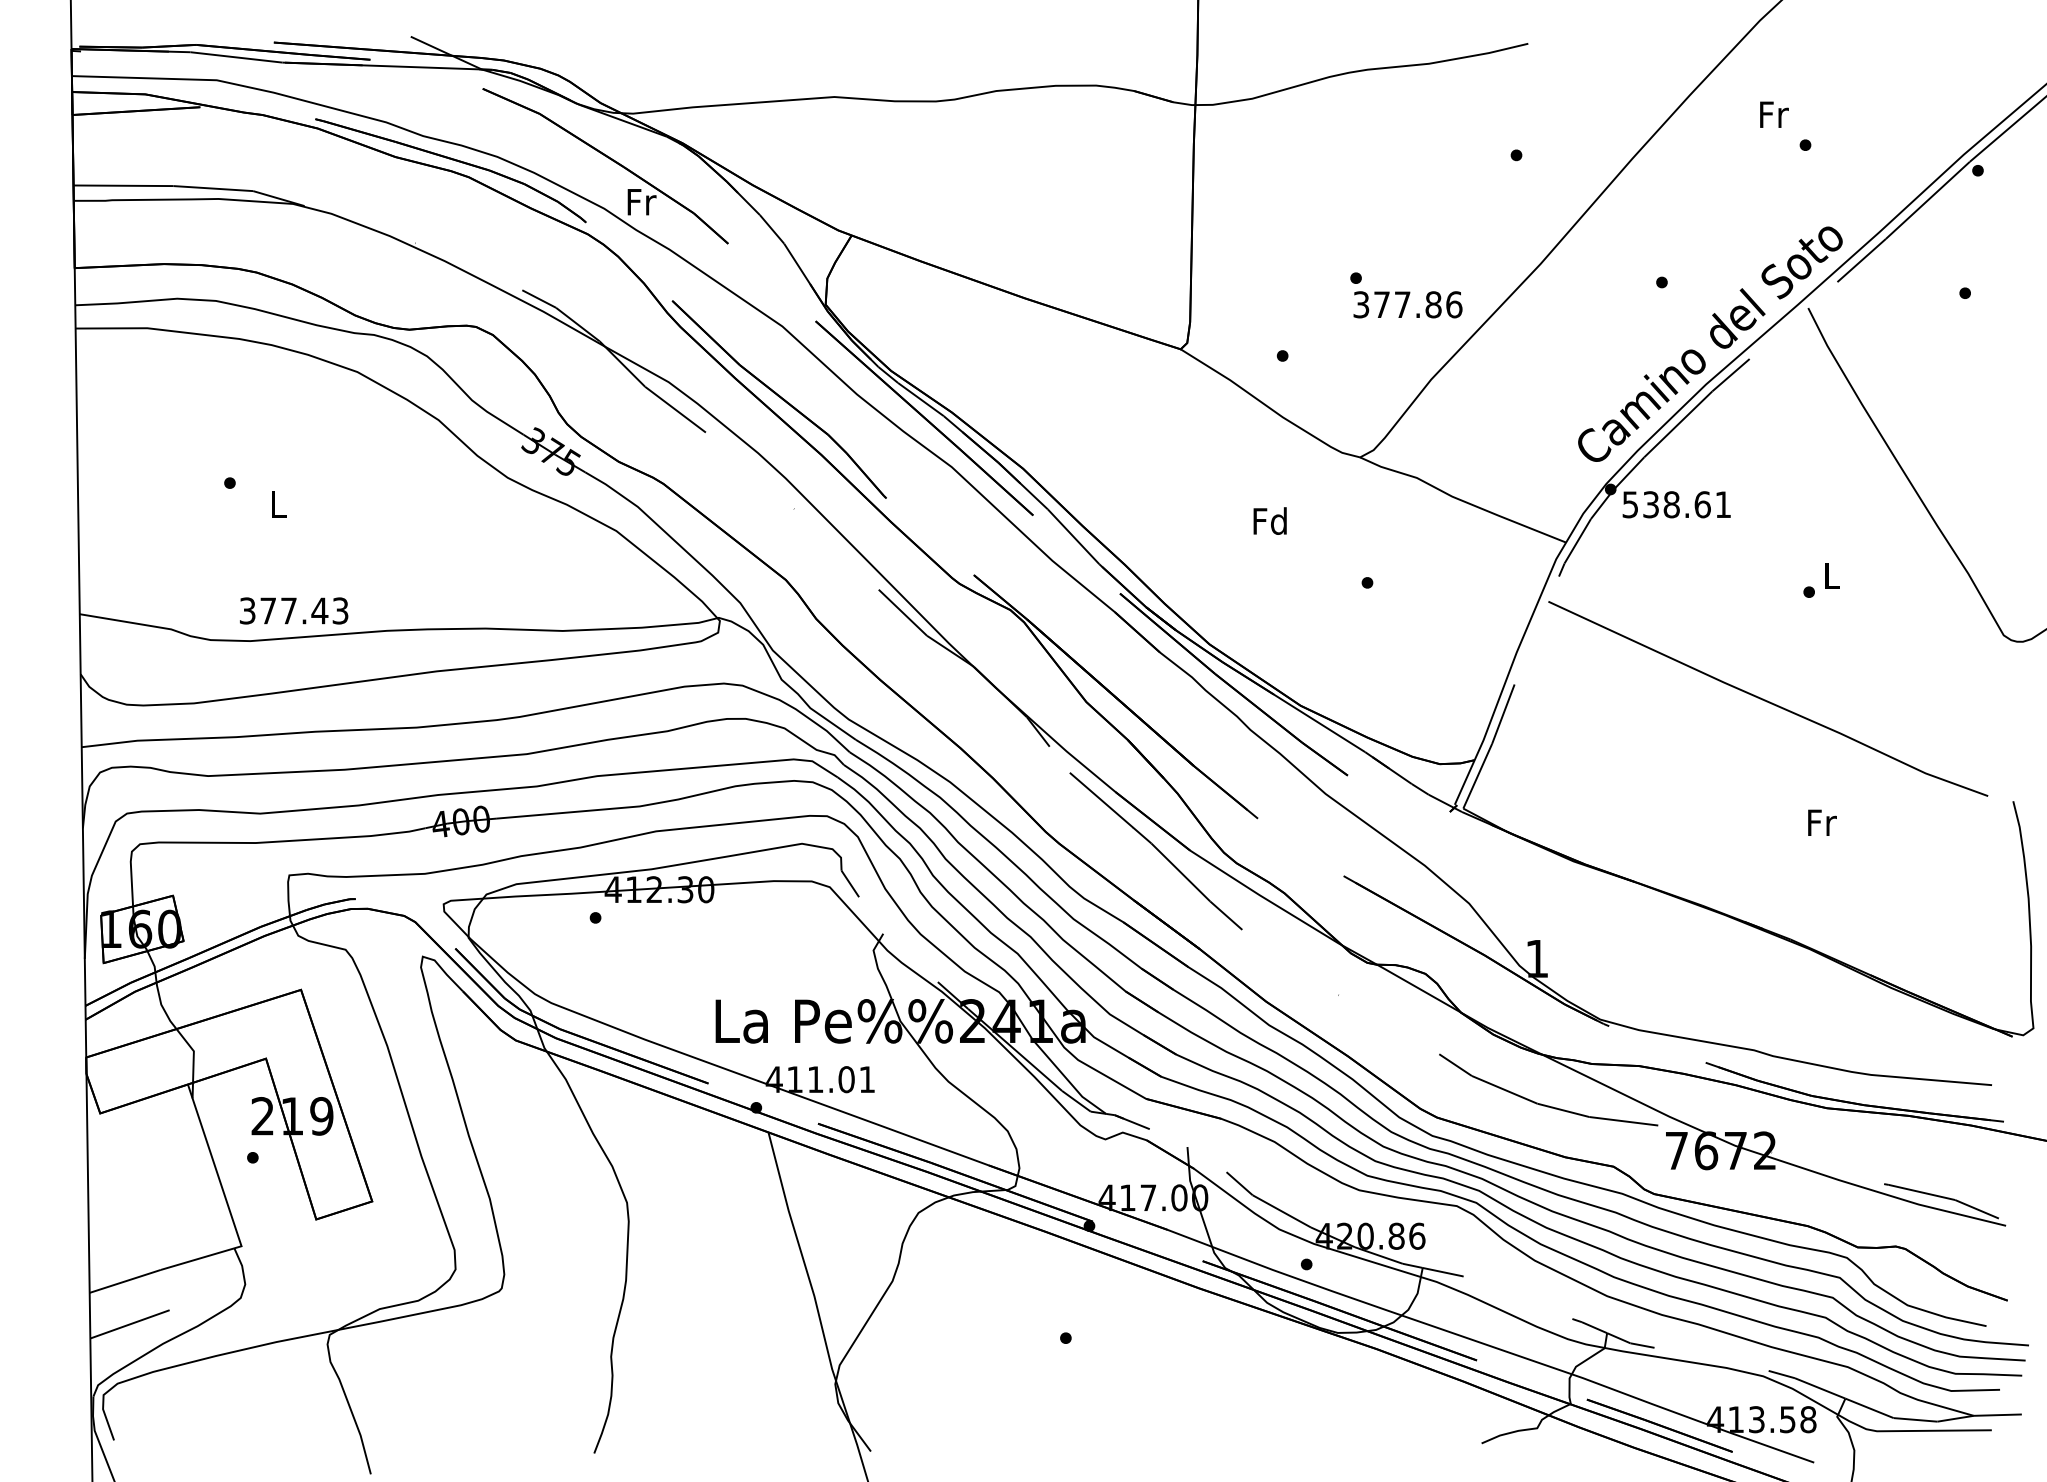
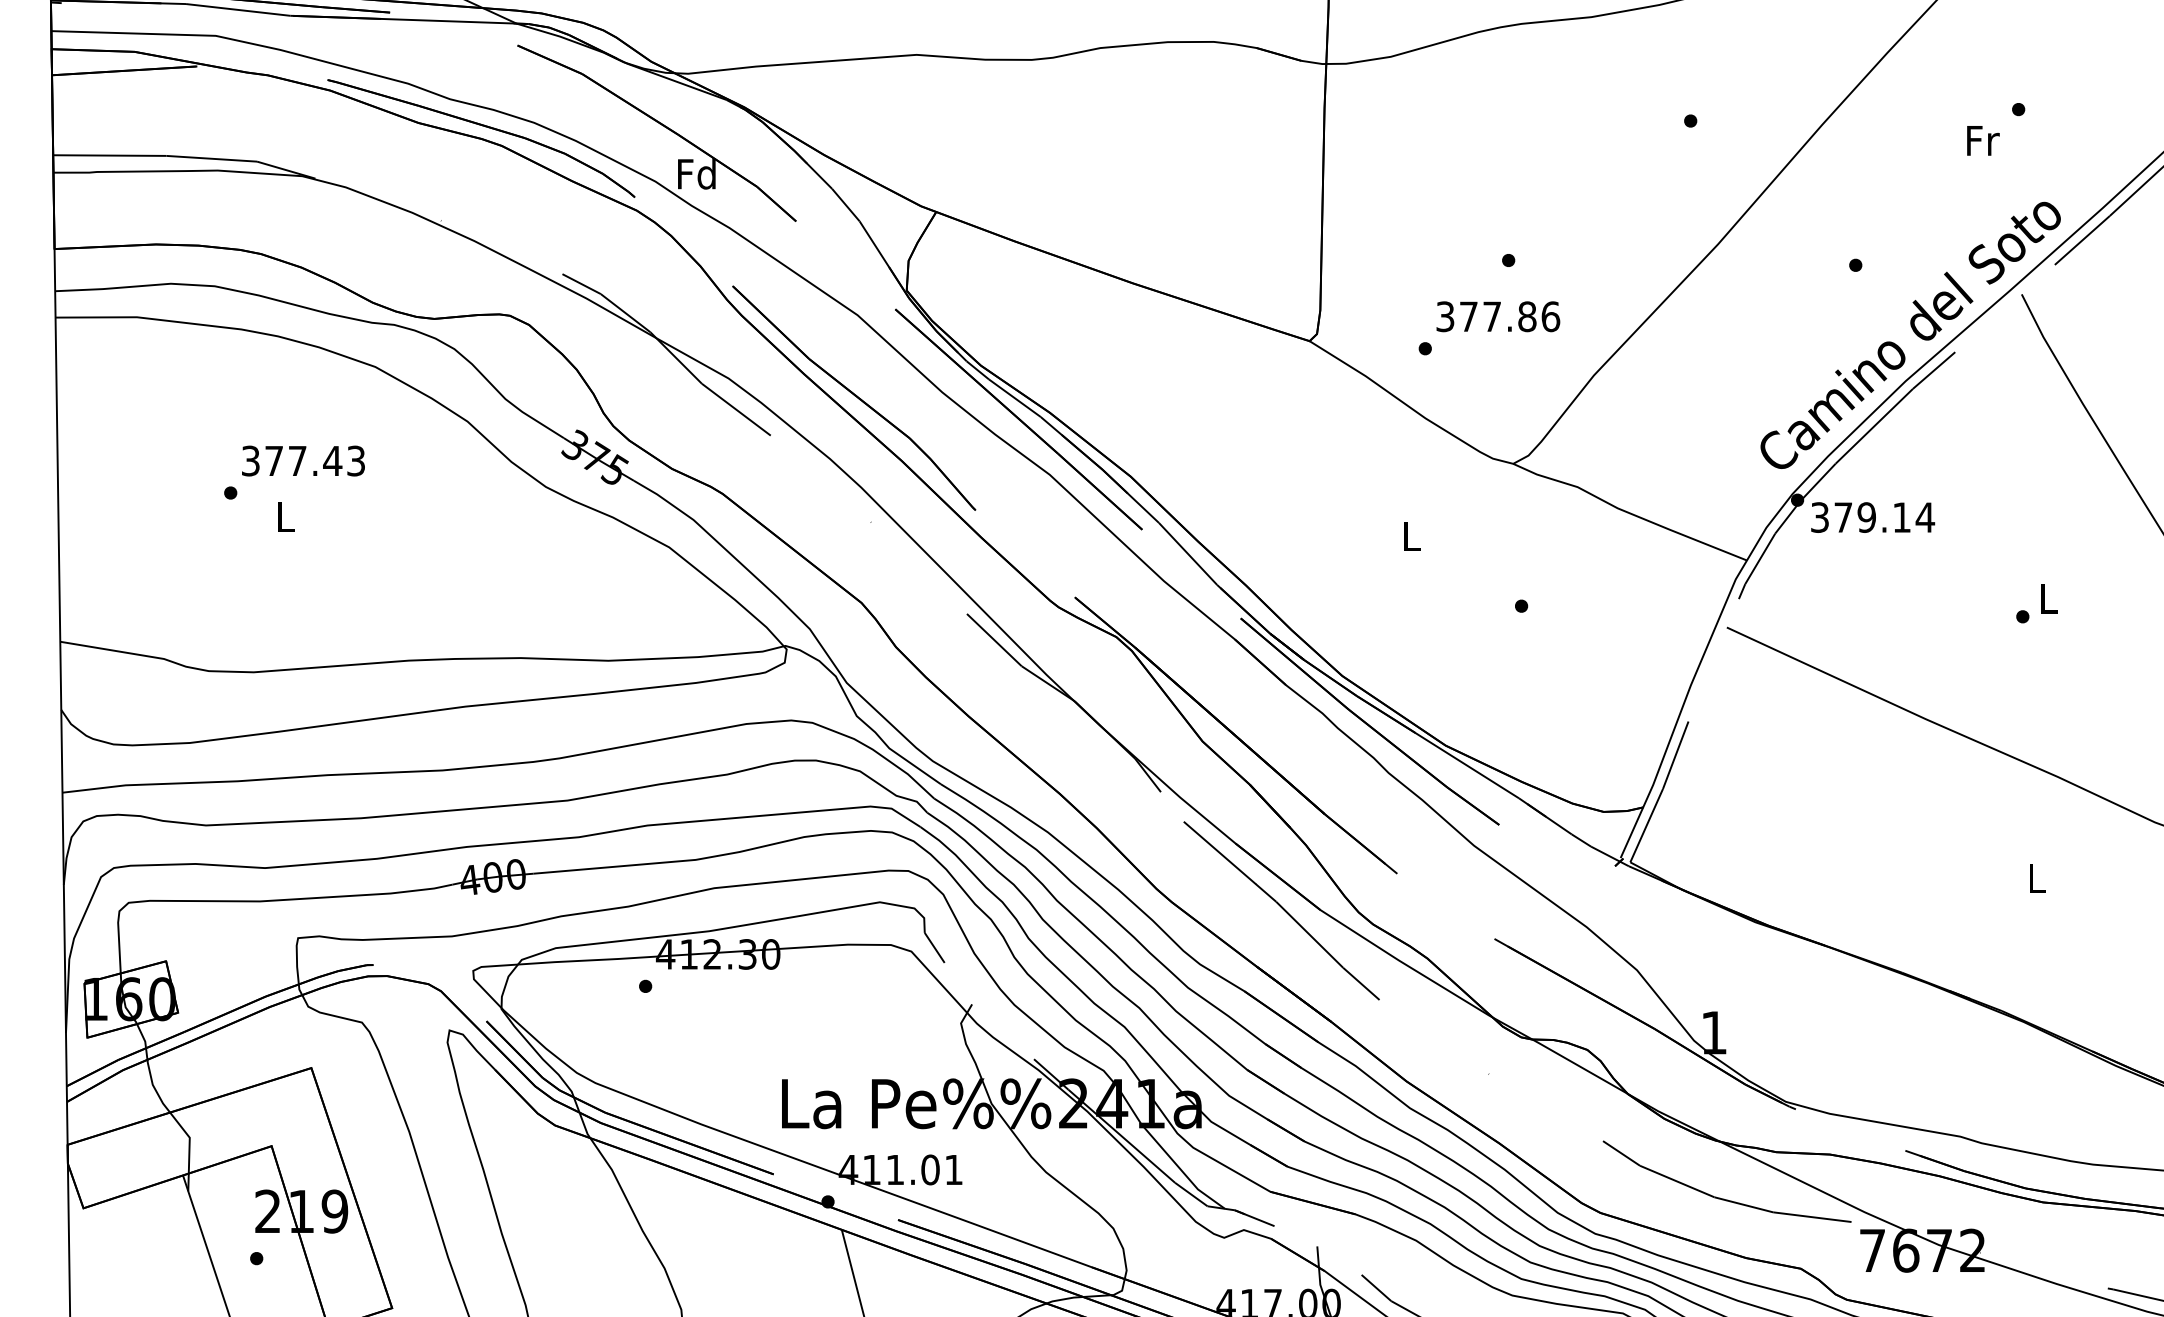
text: (1774, 114) -> (1983, 140), moved
text: (640, 201) -> (696, 173), Fr -> Fd
text: (1407, 304) -> (1497, 316), moved
text: (1677, 504) -> (1873, 517), 538.61 -> 379.14
text: (1269, 520) -> (1410, 535), Fd -> L
text: (294, 610) -> (303, 460), moved
text: (1822, 822) -> (2037, 878), Fr -> L

